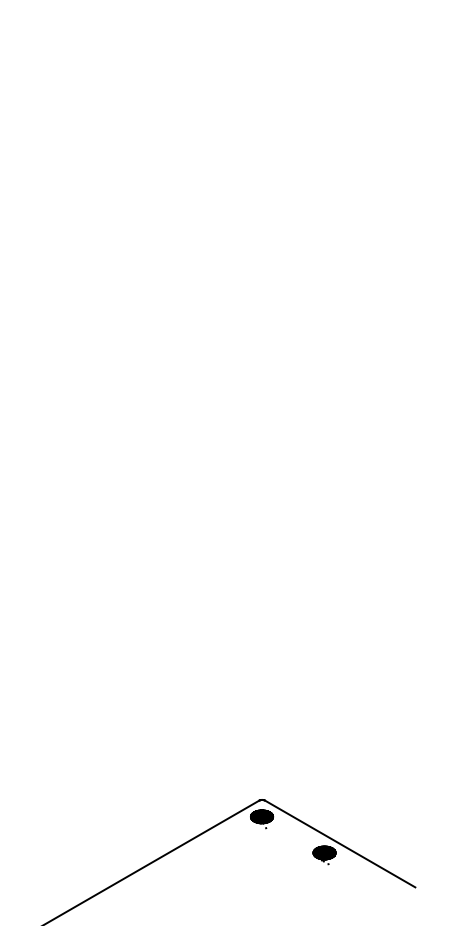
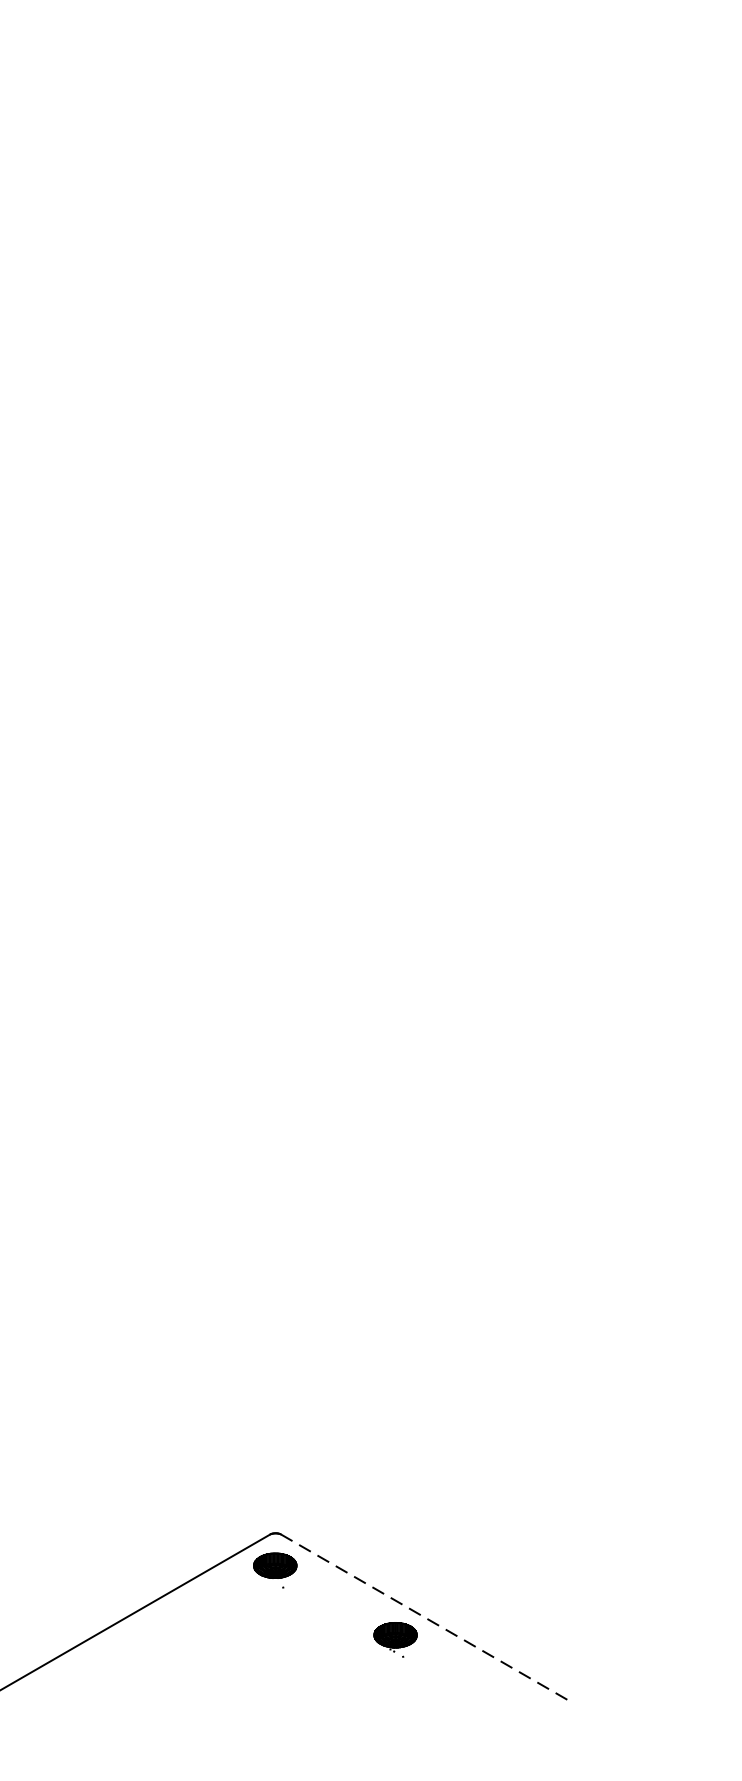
line: (340, 843) -> (426, 1617), solid -> dashed

